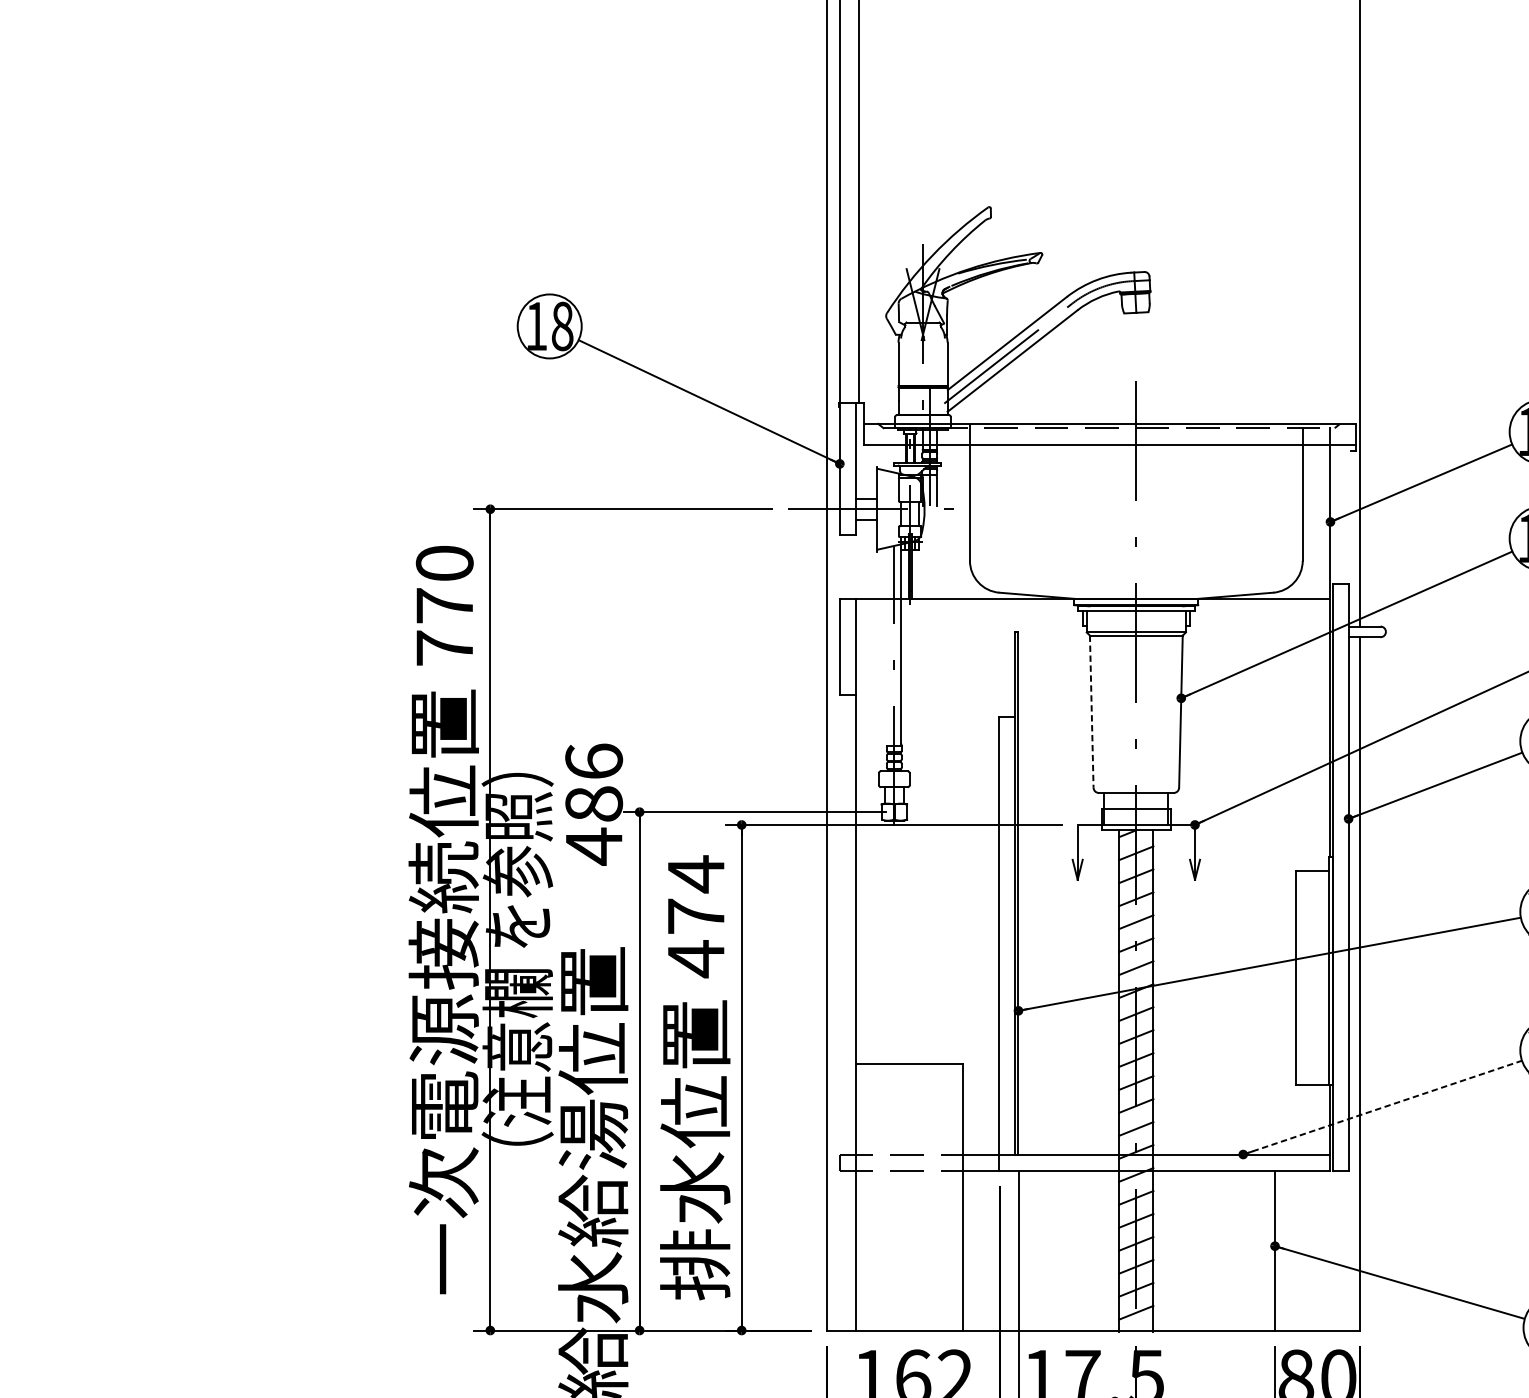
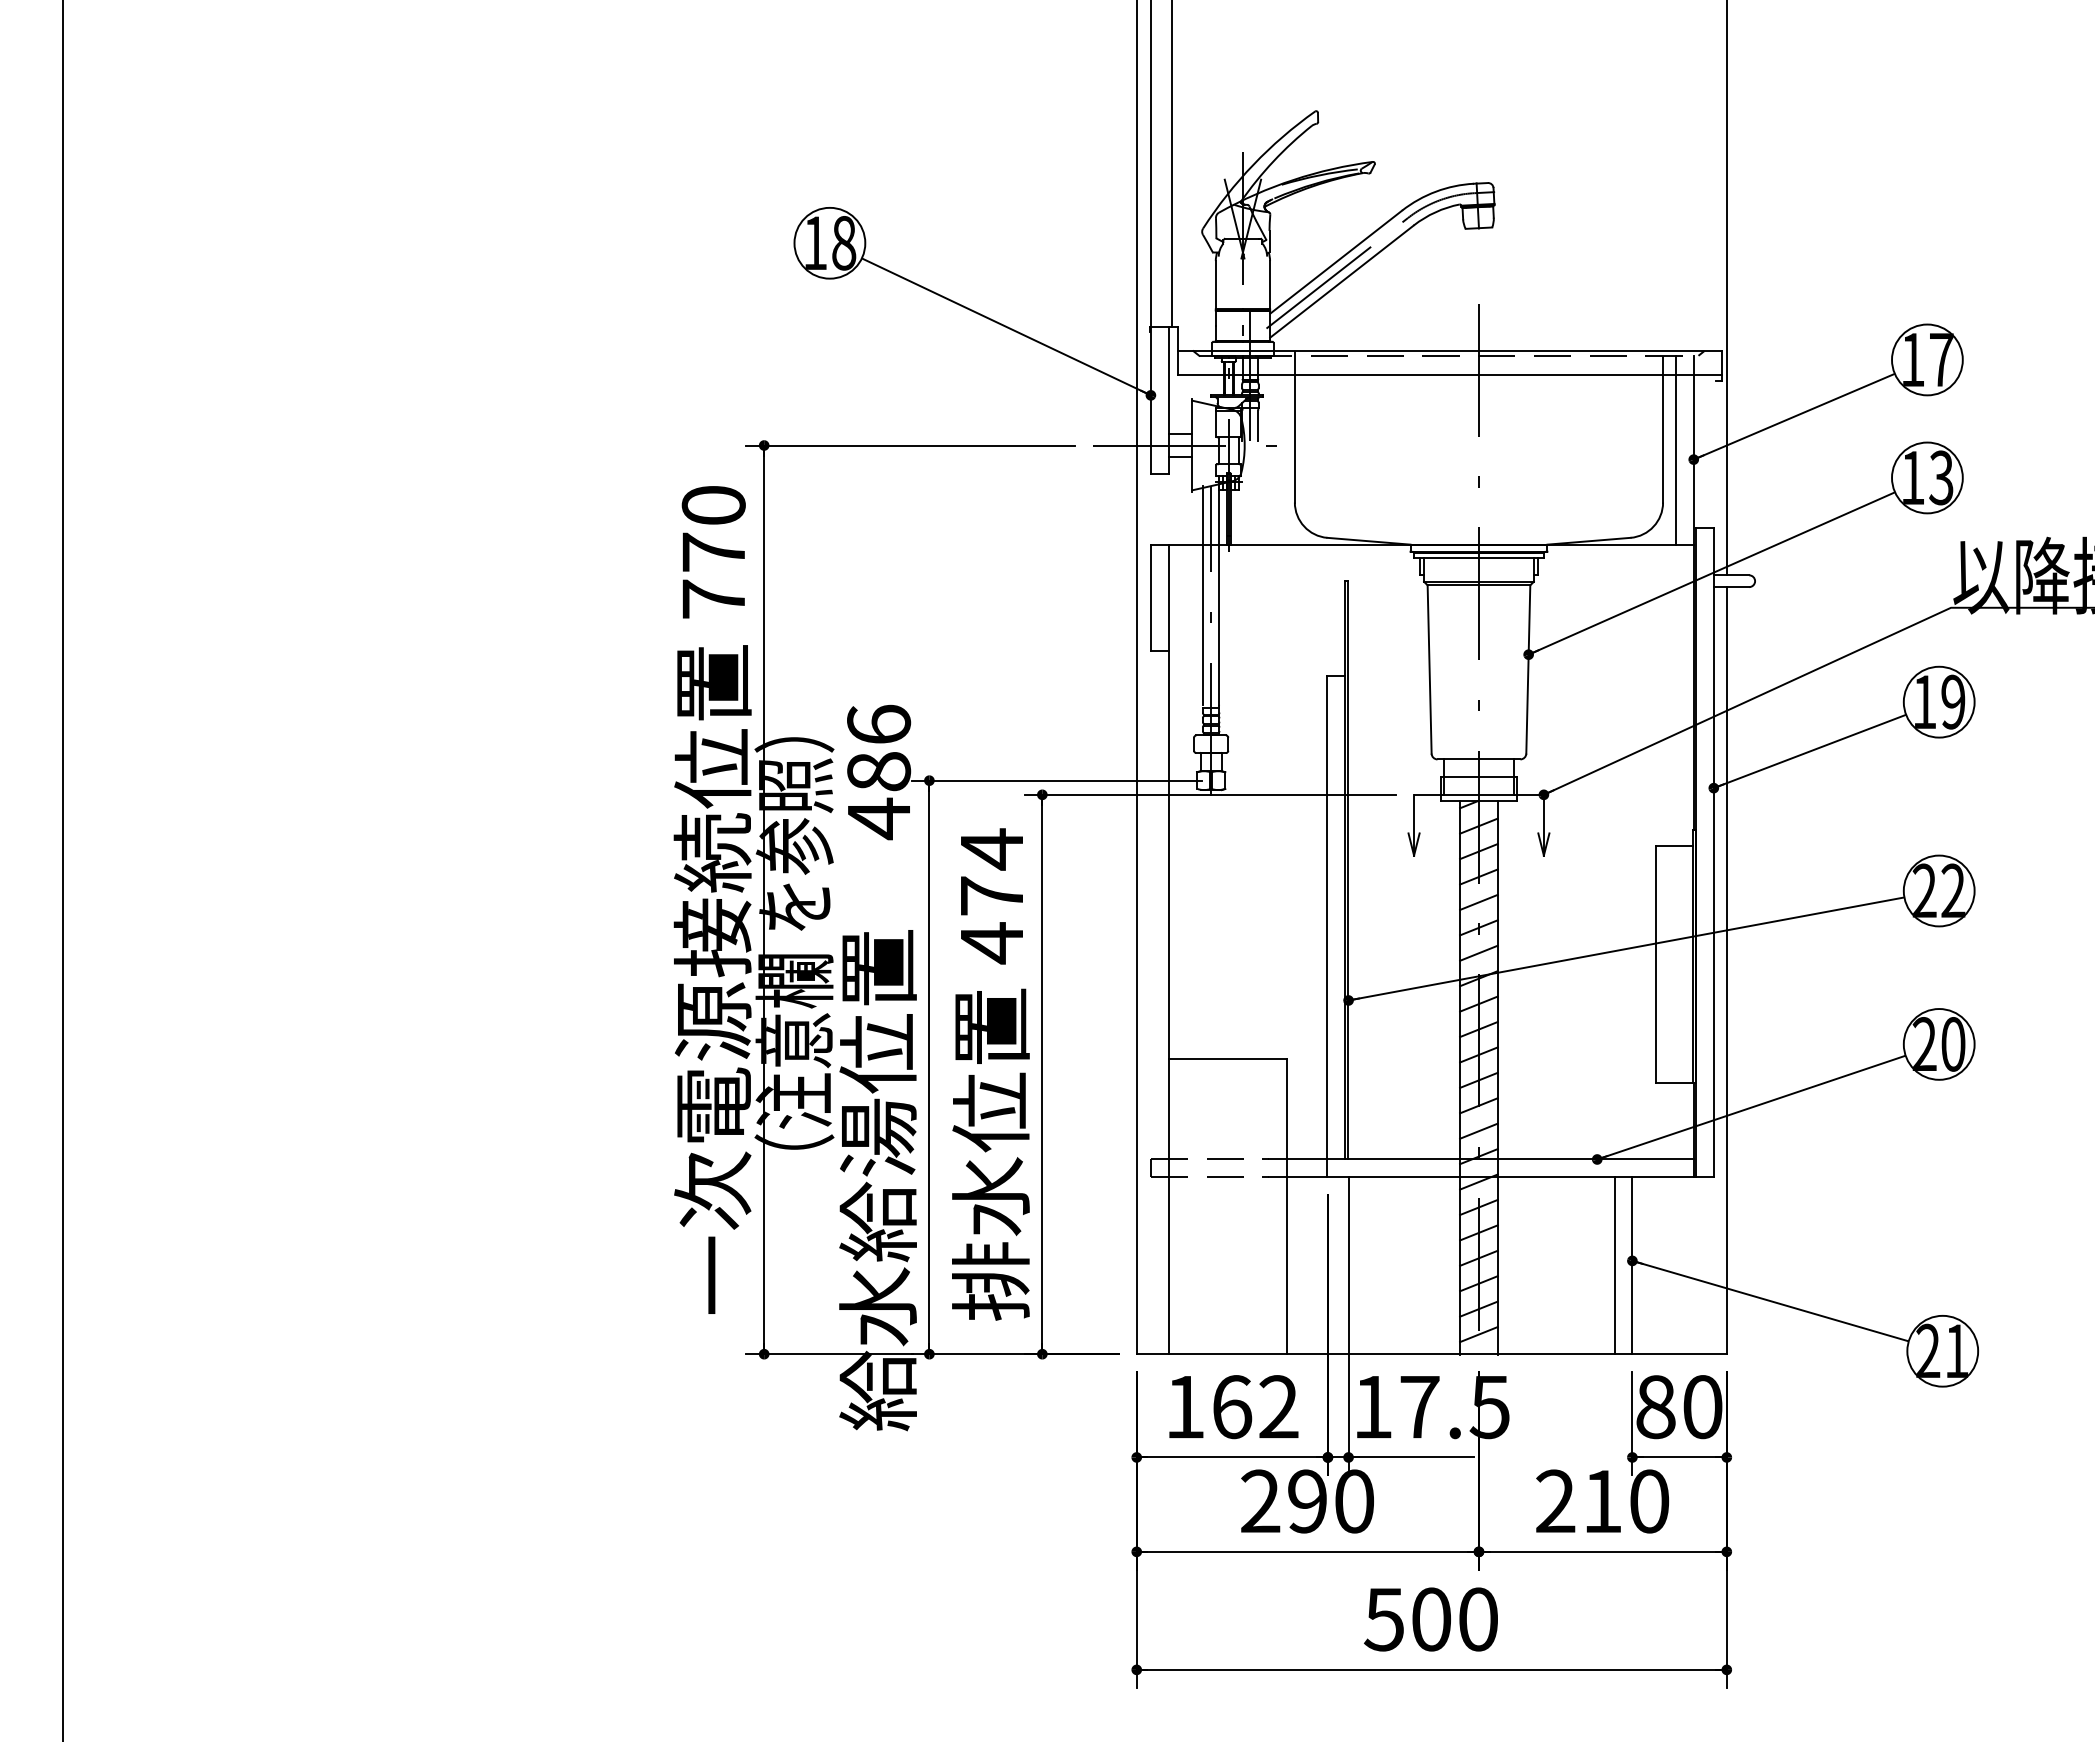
line: (1314, 512) -> (1676, 449), added
line: (887, 644) -> (1203, 595), added
line: (1091, 712) -> (1429, 670), dashed -> solid
line: (1382, 1107) -> (1751, 1107), dashed -> solid
line: (1258, 1250) -> (1614, 1265), added

